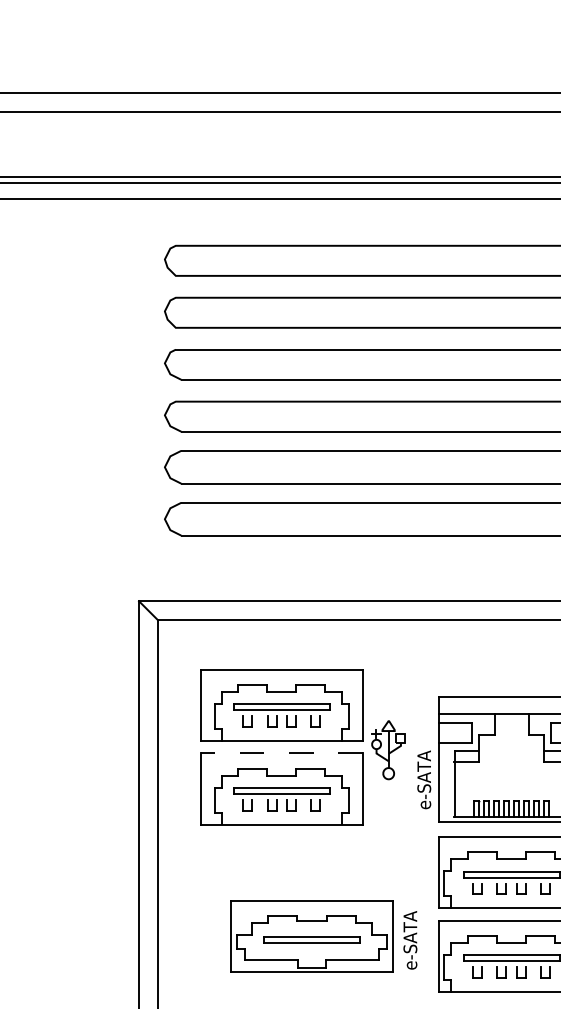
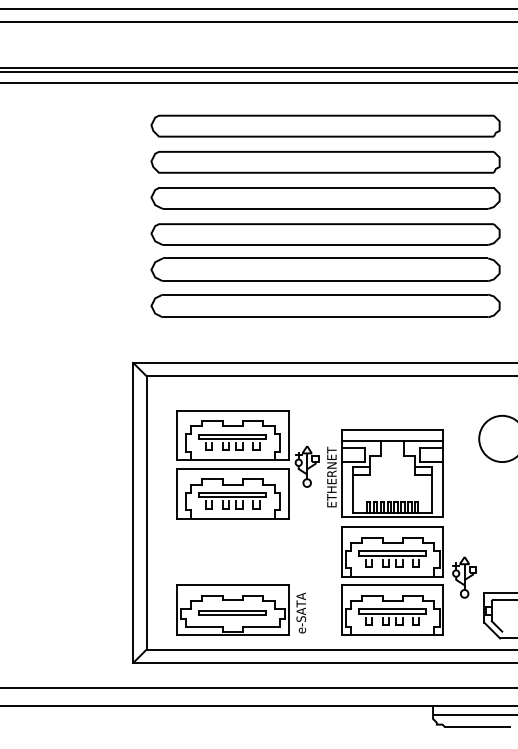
line: (281, 752) -> (232, 468), dashed -> solid
text: (423, 764) -> (331, 476), e-SATA -> ETHERNET
part: (324, 935) -> (241, 609), moved

